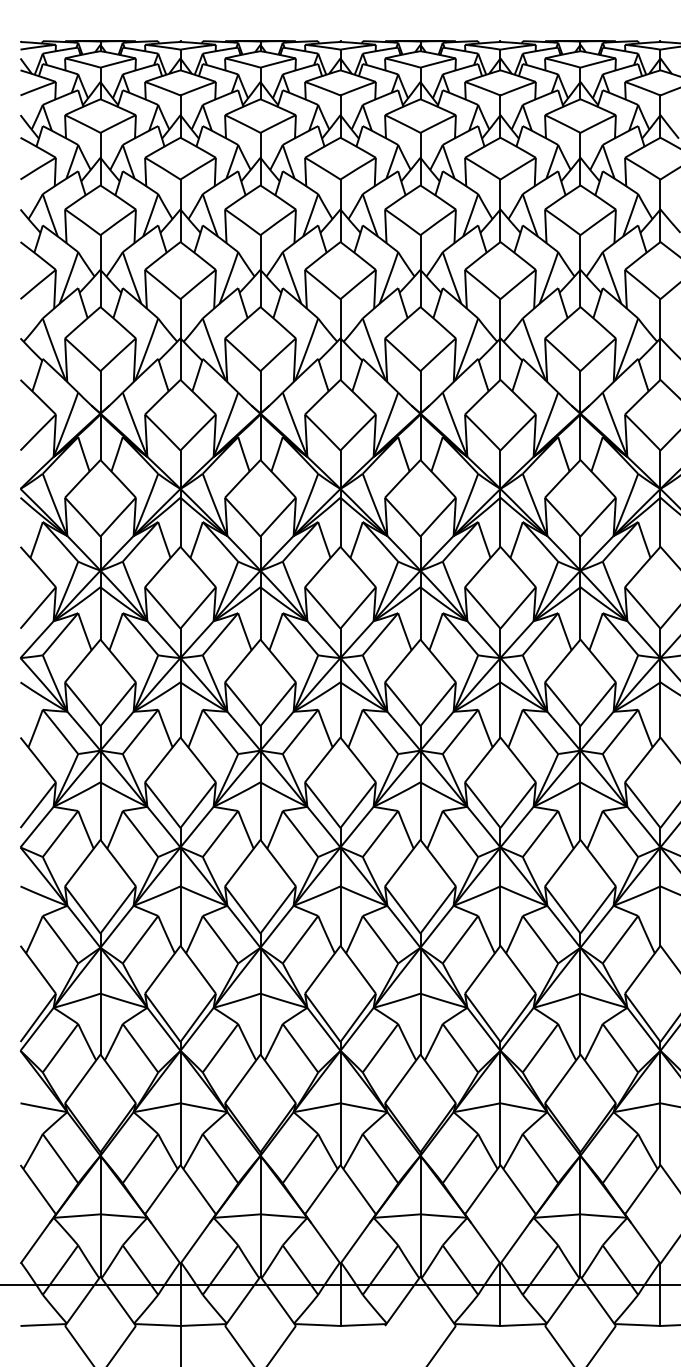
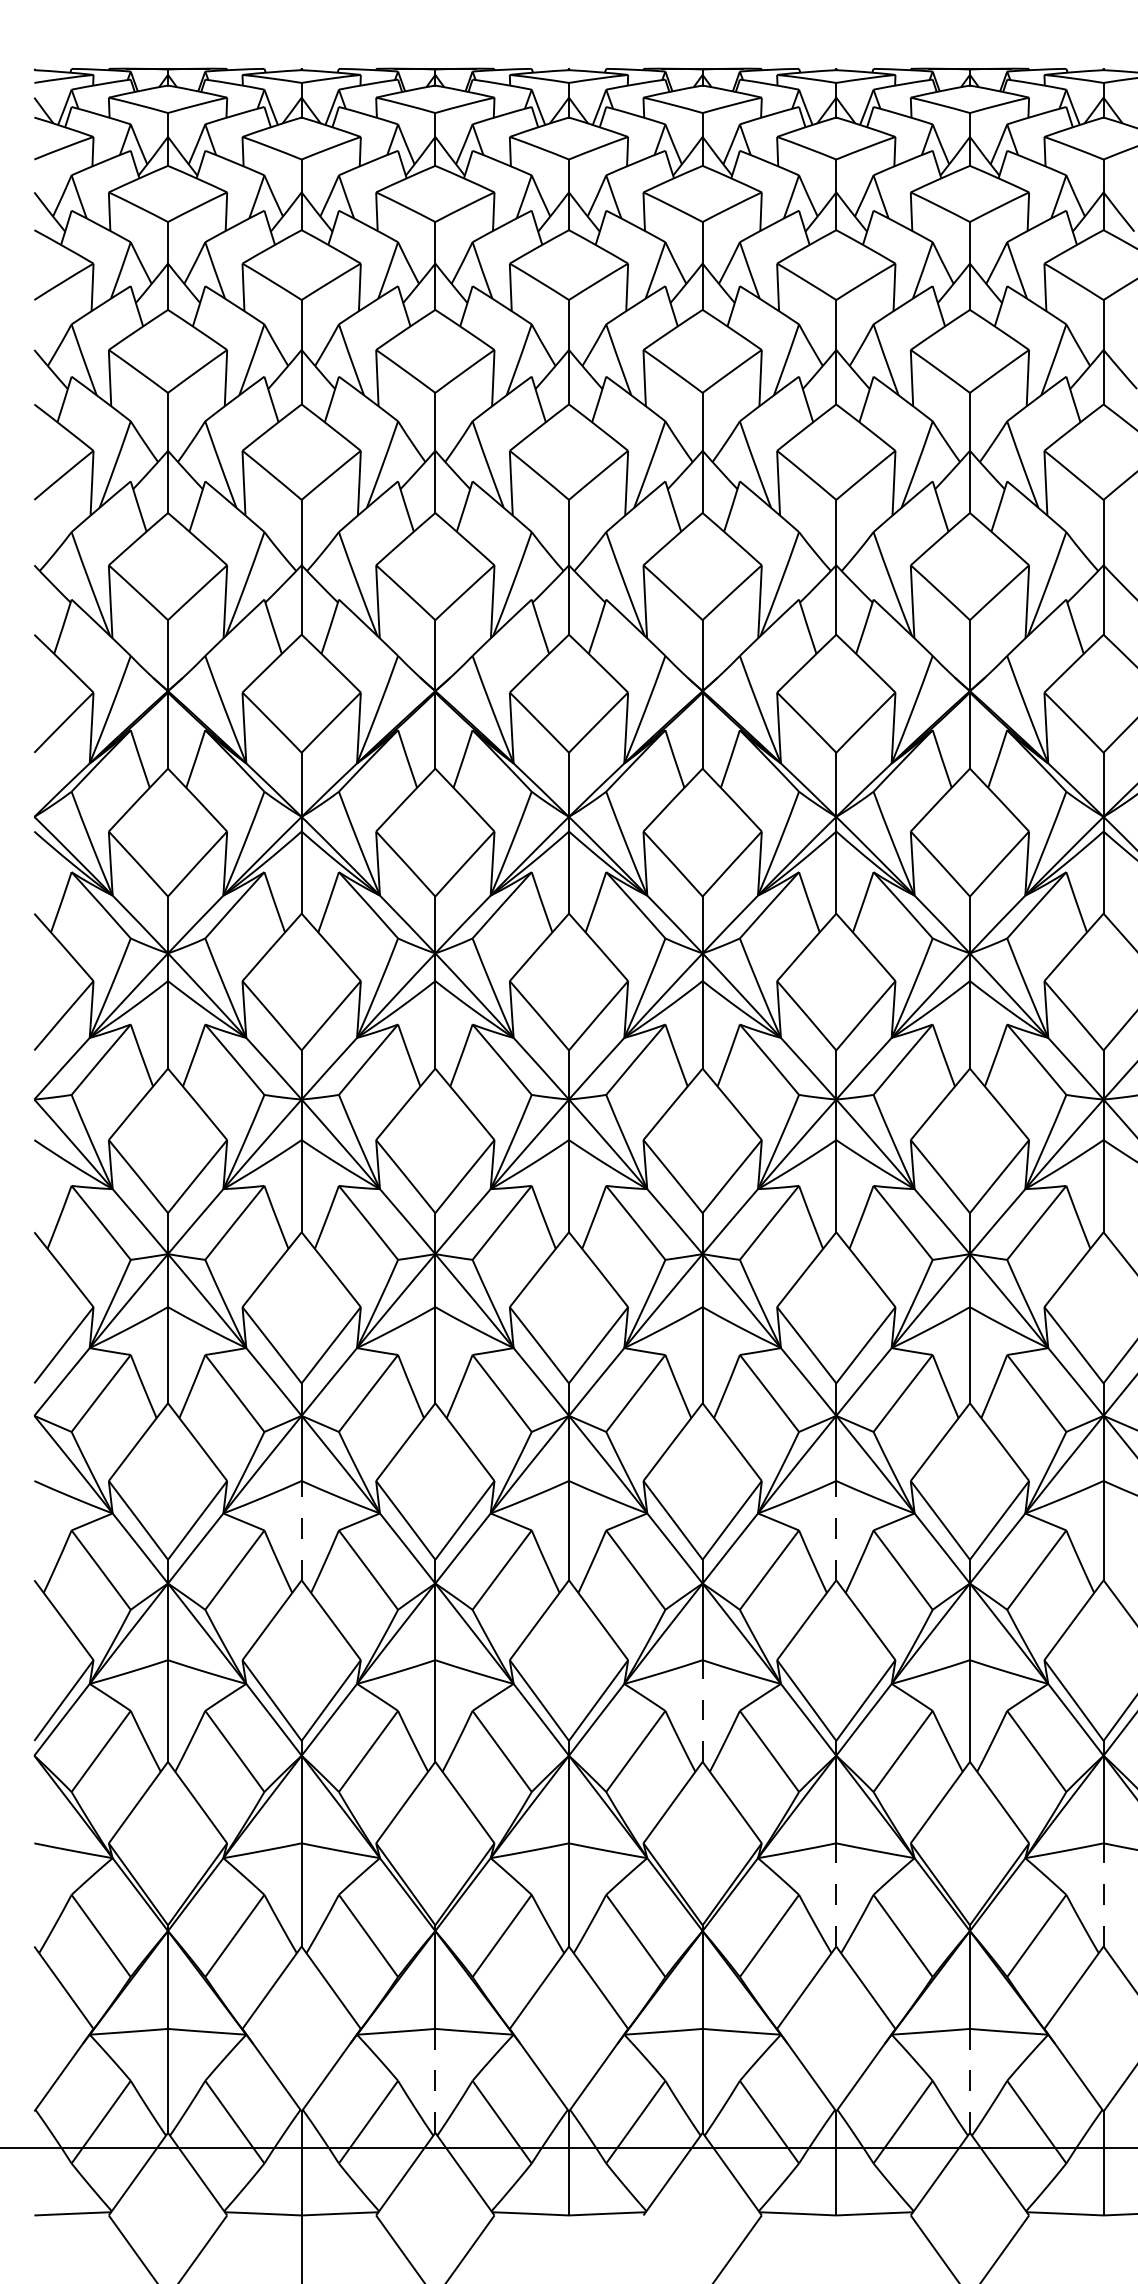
line: (180, 916) -> (301, 1531), solid -> dashed
line: (500, 916) -> (836, 1531), solid -> dashed
line: (420, 1023) -> (702, 1710), solid -> dashed
line: (500, 1134) -> (836, 1895), solid -> dashed
line: (660, 1134) -> (1103, 1895), solid -> dashed
line: (260, 1244) -> (435, 2079), solid -> dashed
line: (580, 1244) -> (969, 2079), solid -> dashed

